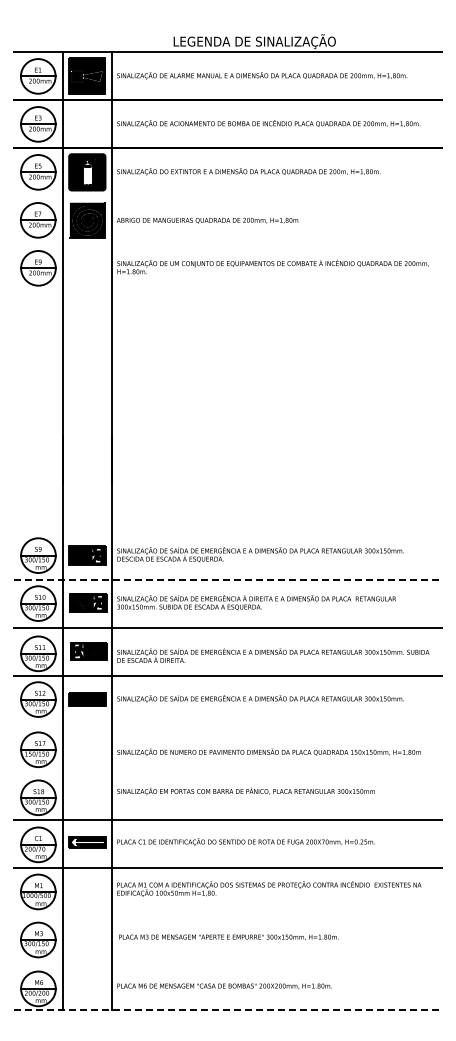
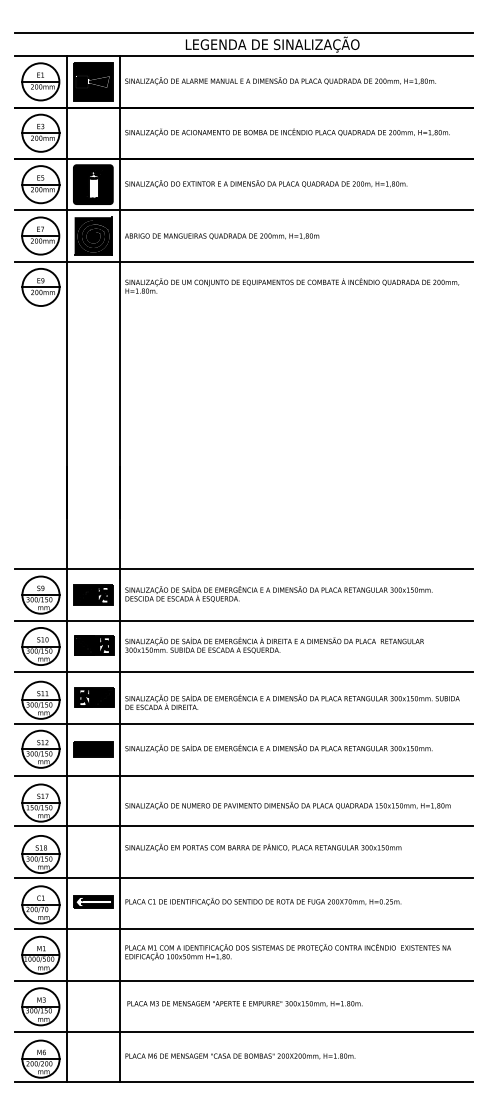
line: (227, 31) -> (243, 33), added
line: (227, 196) -> (243, 210), added
line: (228, 244) -> (244, 261), added
line: (227, 531) -> (243, 569), added
line: (228, 579) -> (244, 620), dashed -> solid
line: (227, 724) -> (243, 775), added
line: (227, 771) -> (243, 826), added
line: (227, 915) -> (243, 980), added
line: (227, 963) -> (243, 1031), added
line: (228, 1009) -> (244, 1081), dashed -> solid

